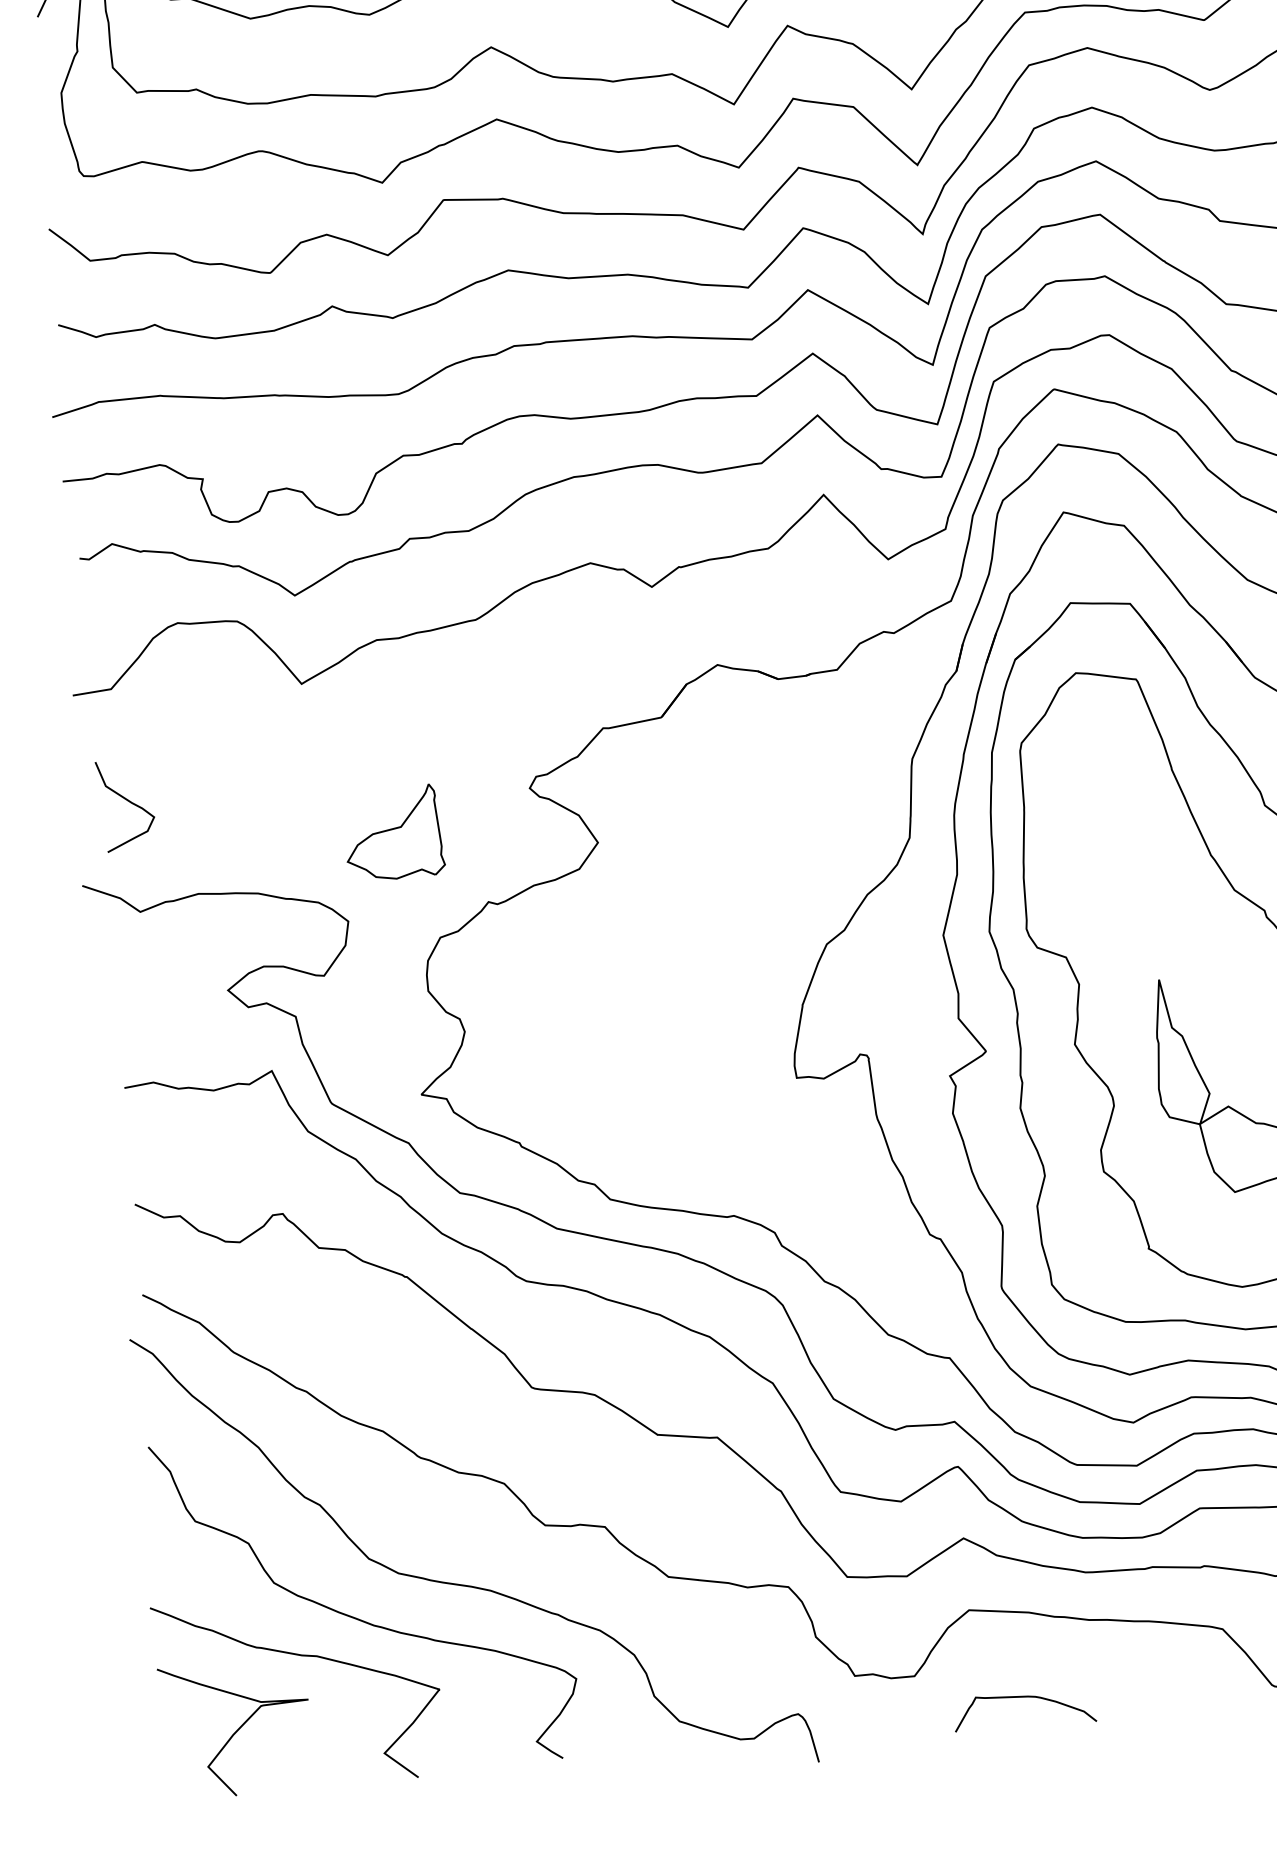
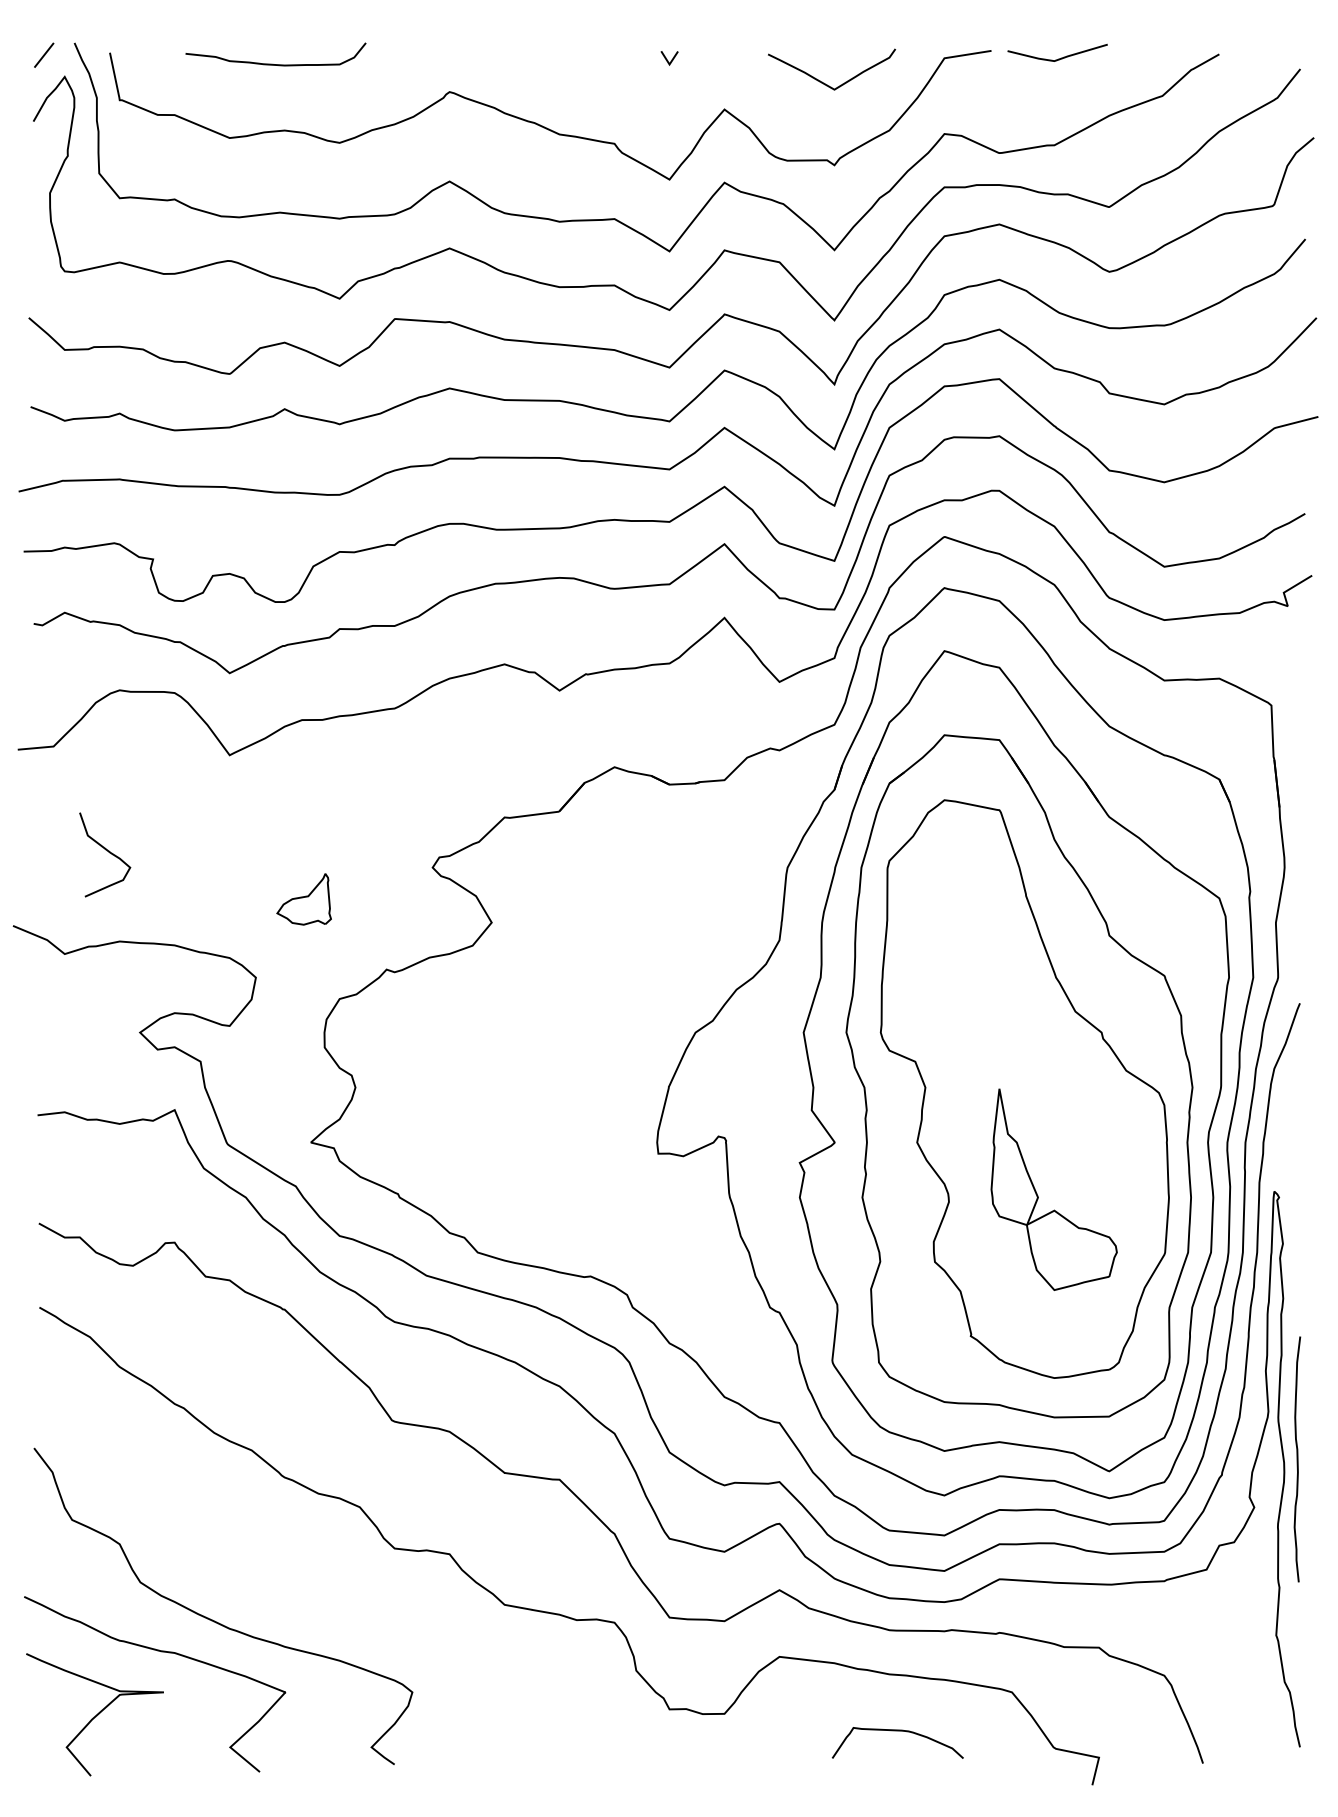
curve: (128, 801) -> (107, 851), moved
part: (393, 833) -> (303, 899), size x0.6
curve: (470, 1585) -> (321, 1598), removed
curve: (1023, 1697) -> (897, 1731), moved

